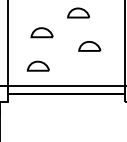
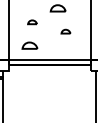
part: (42, 33) -> (32, 22), size x0.6
part: (89, 45) -> (65, 31), size x0.6

